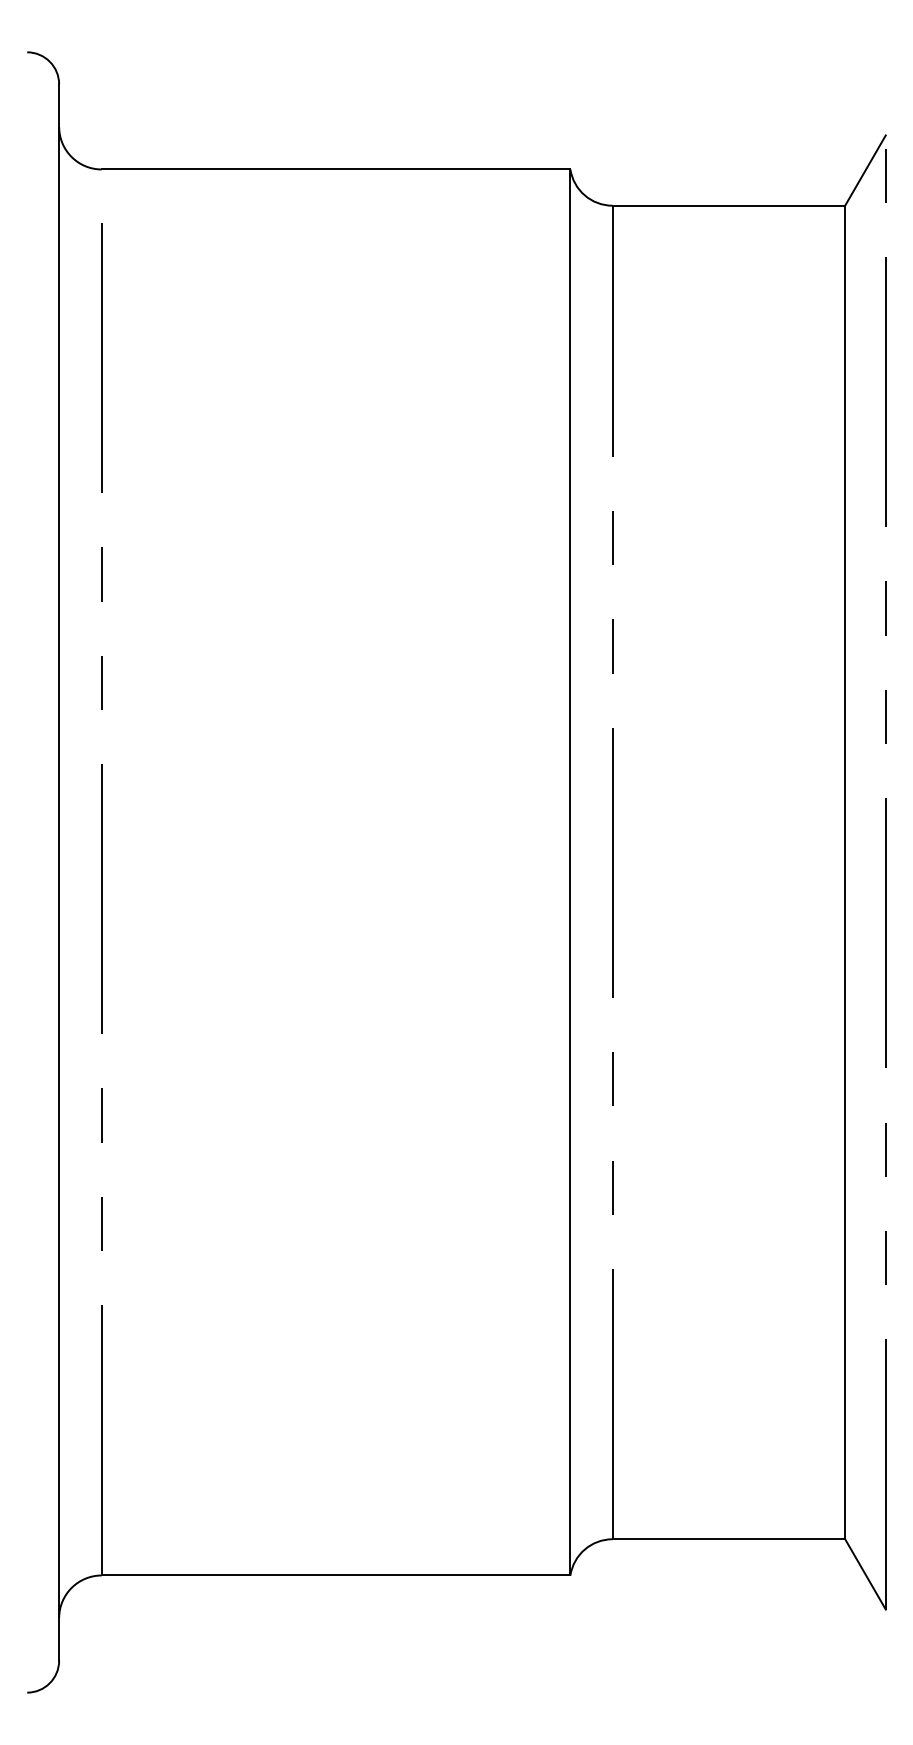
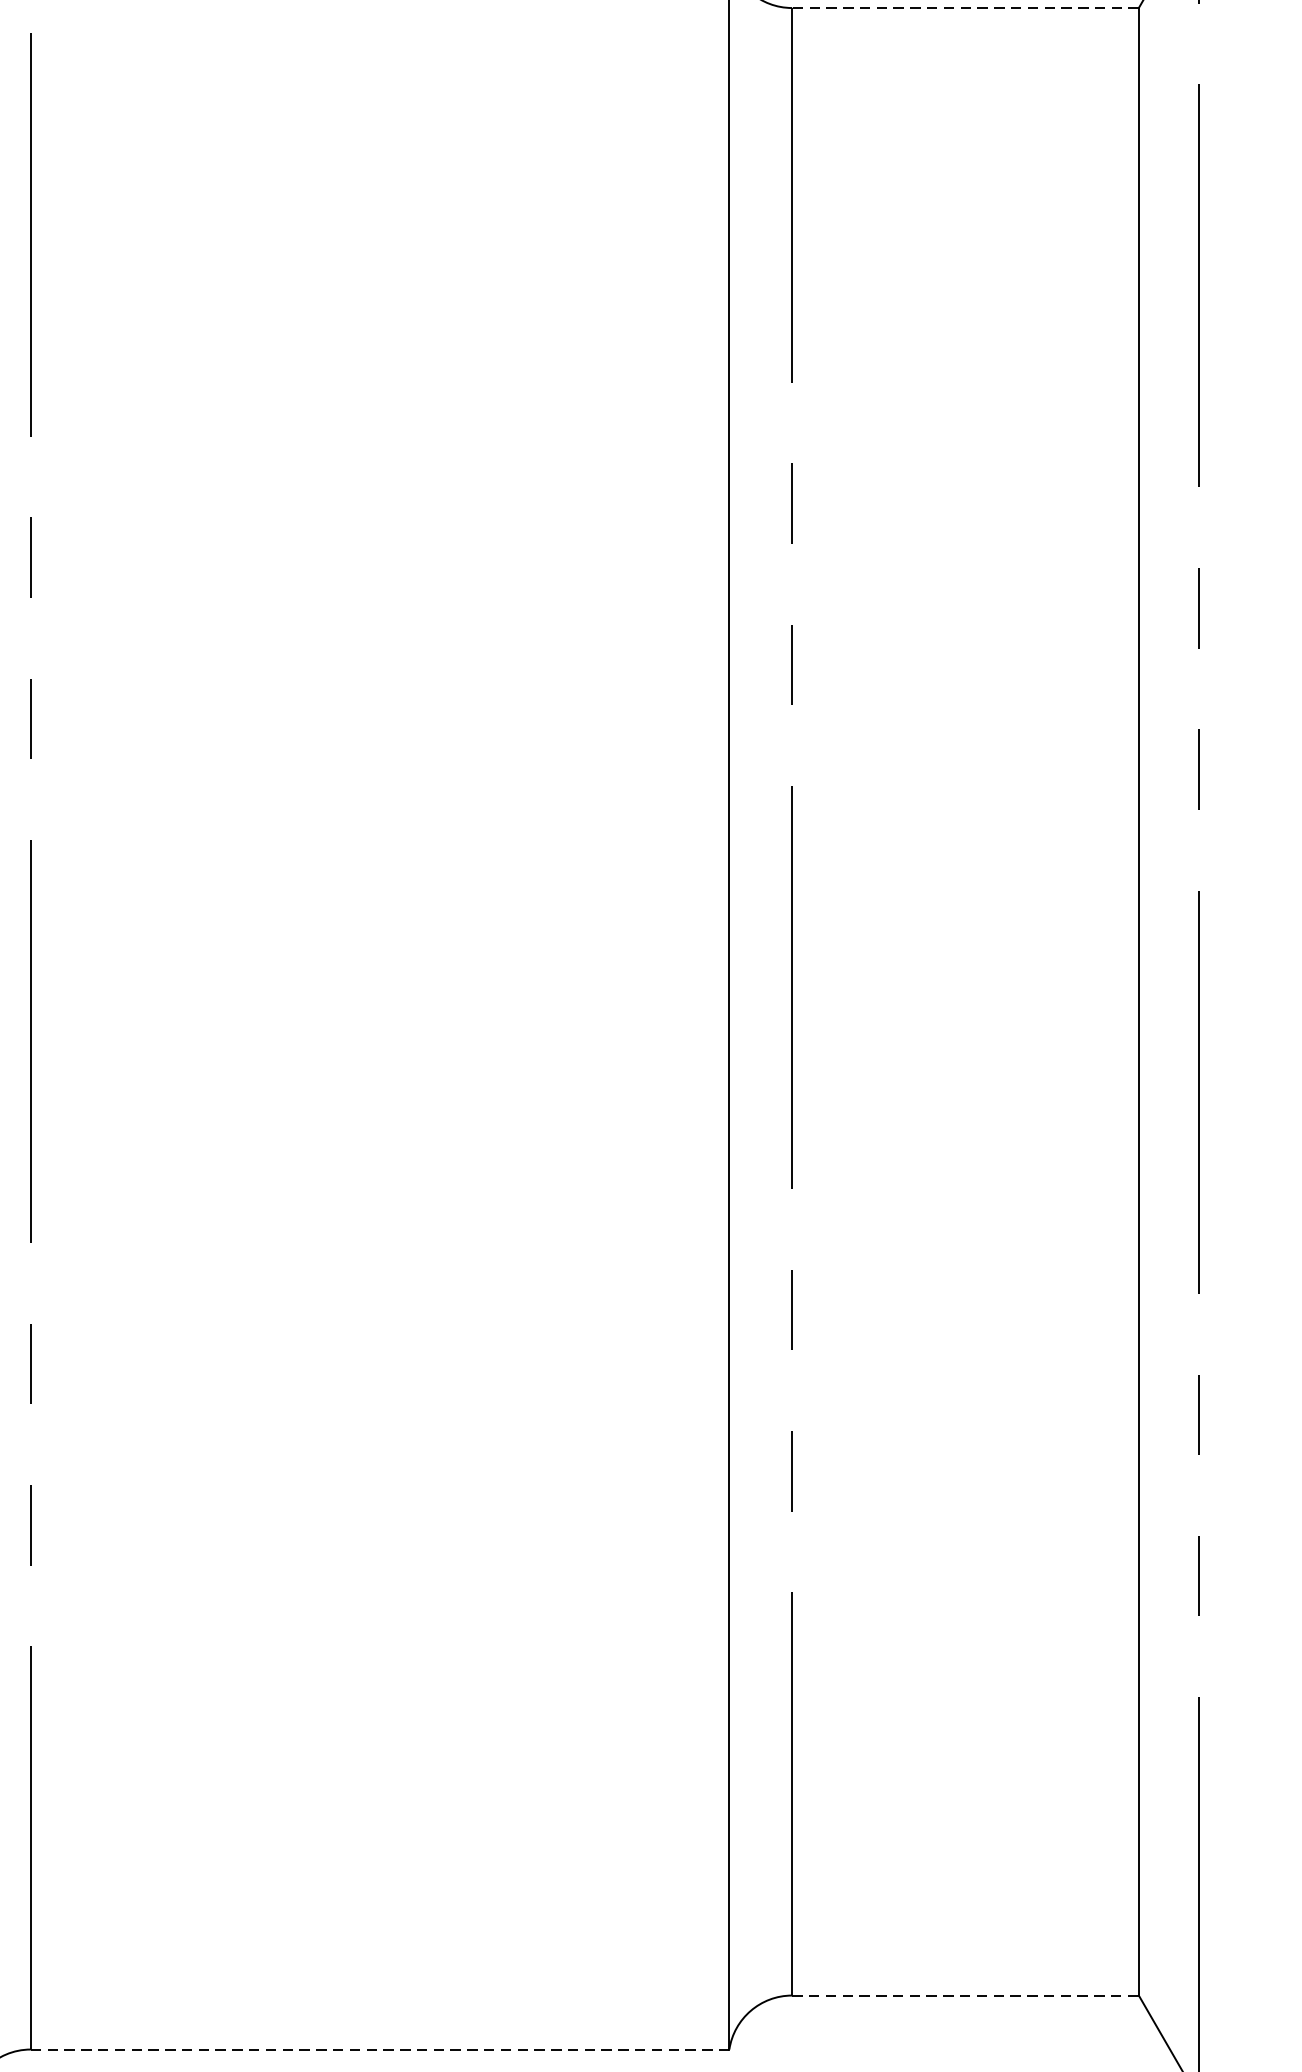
line: (728, 205) -> (964, 7), solid -> dashed
line: (729, 1539) -> (966, 1995), solid -> dashed
line: (336, 1575) -> (380, 2049), solid -> dashed

